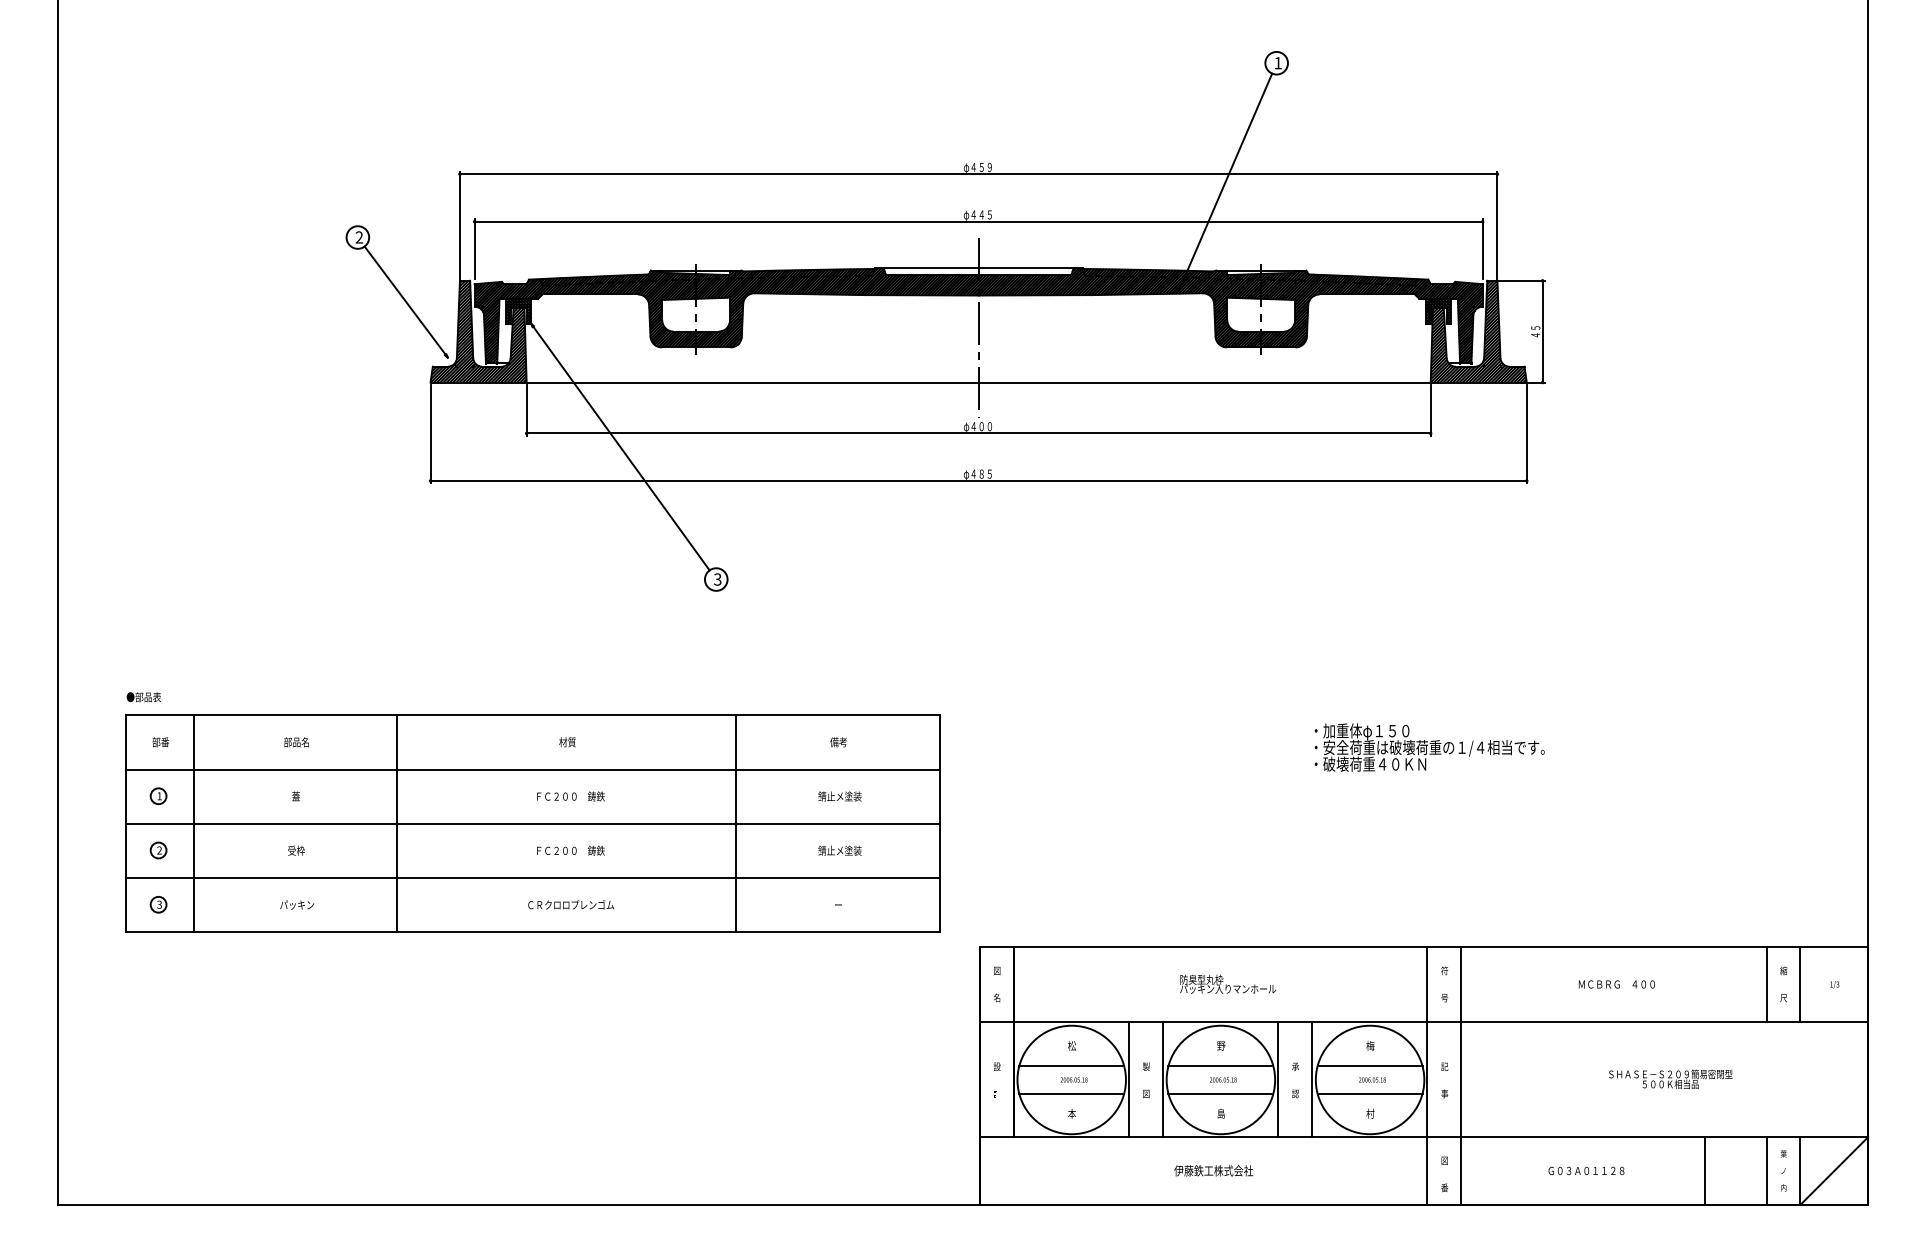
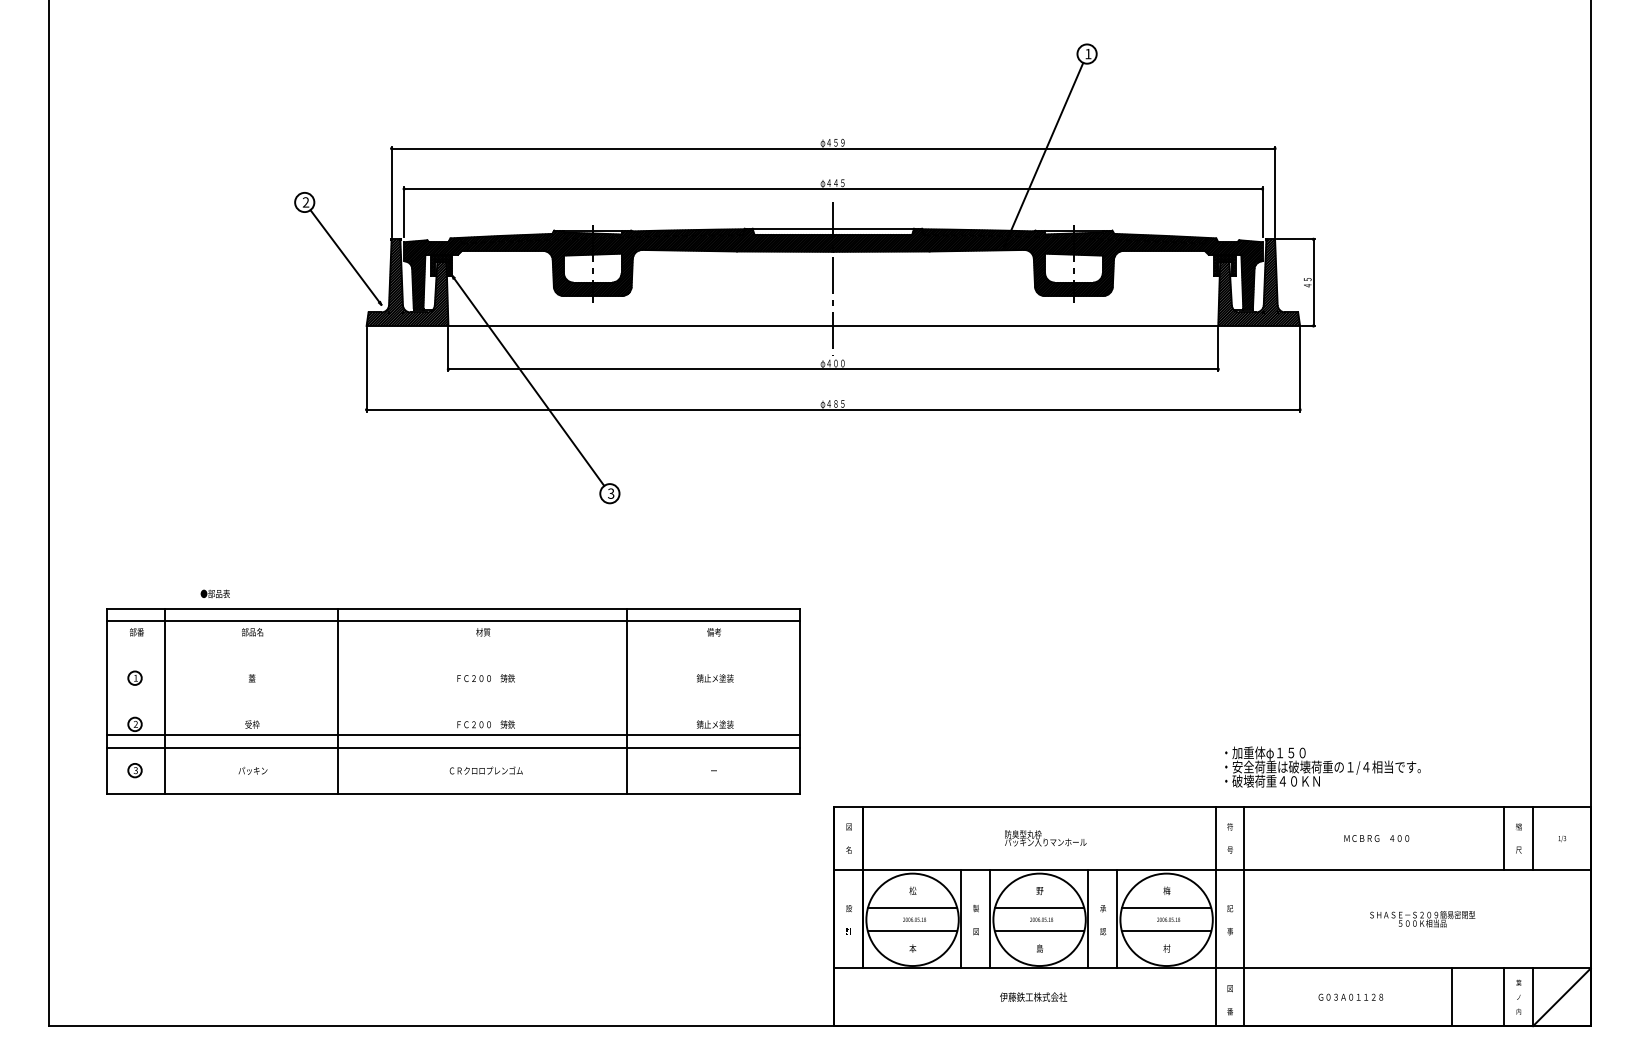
text: (143, 697) -> (215, 594), moved
text: (1429, 747) -> (1322, 766), moved
line: (532, 769) -> (453, 621), moved
line: (532, 823) -> (453, 734), moved

